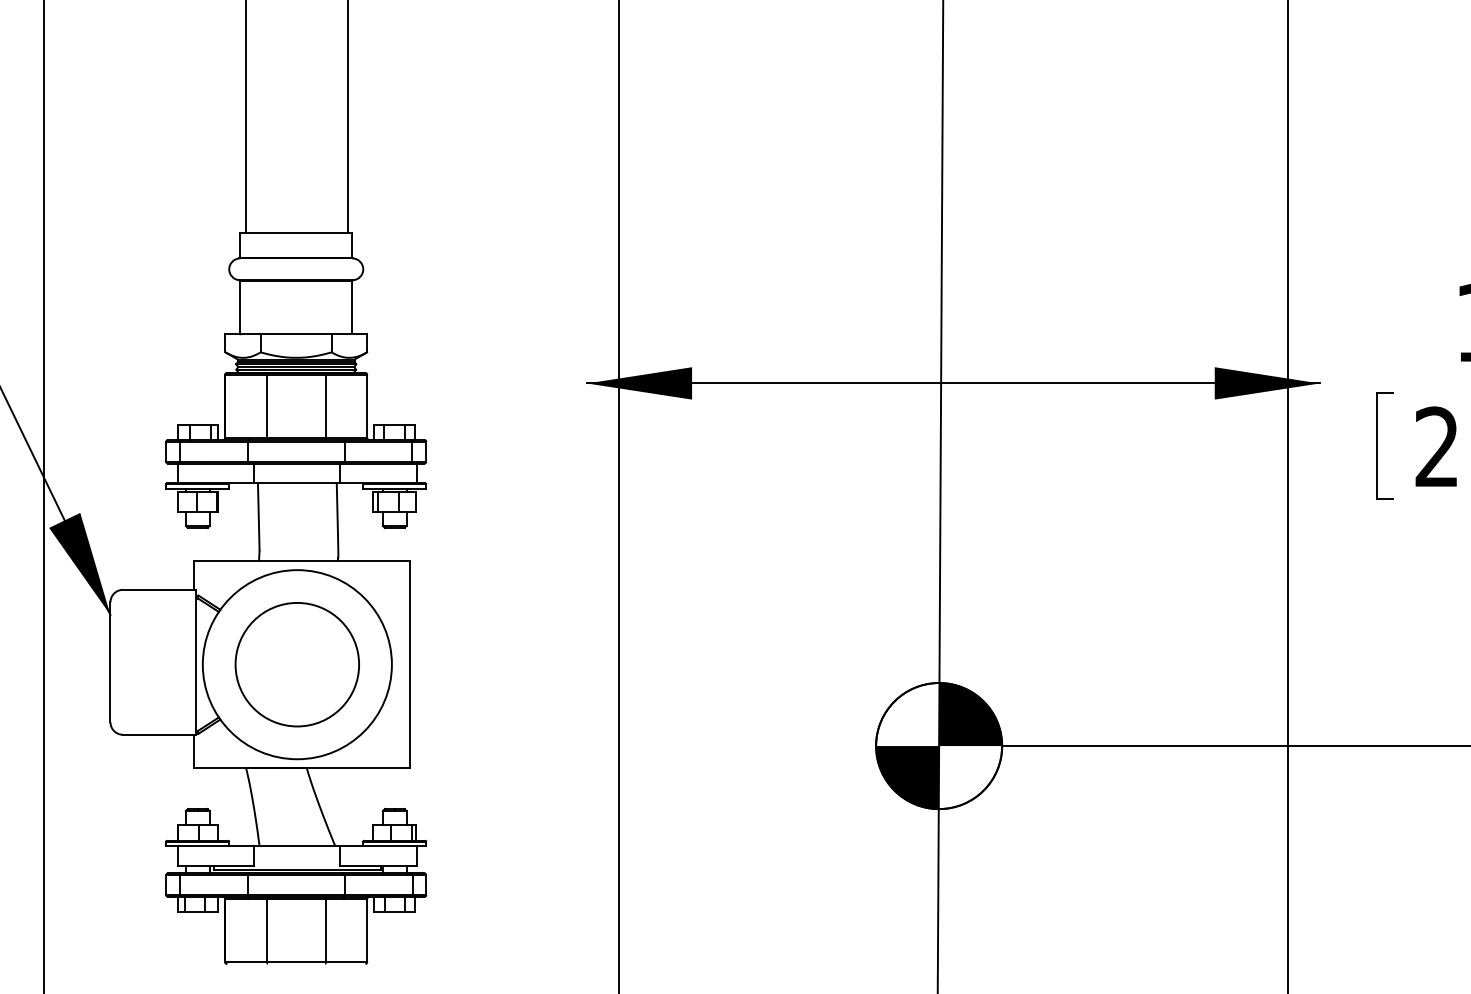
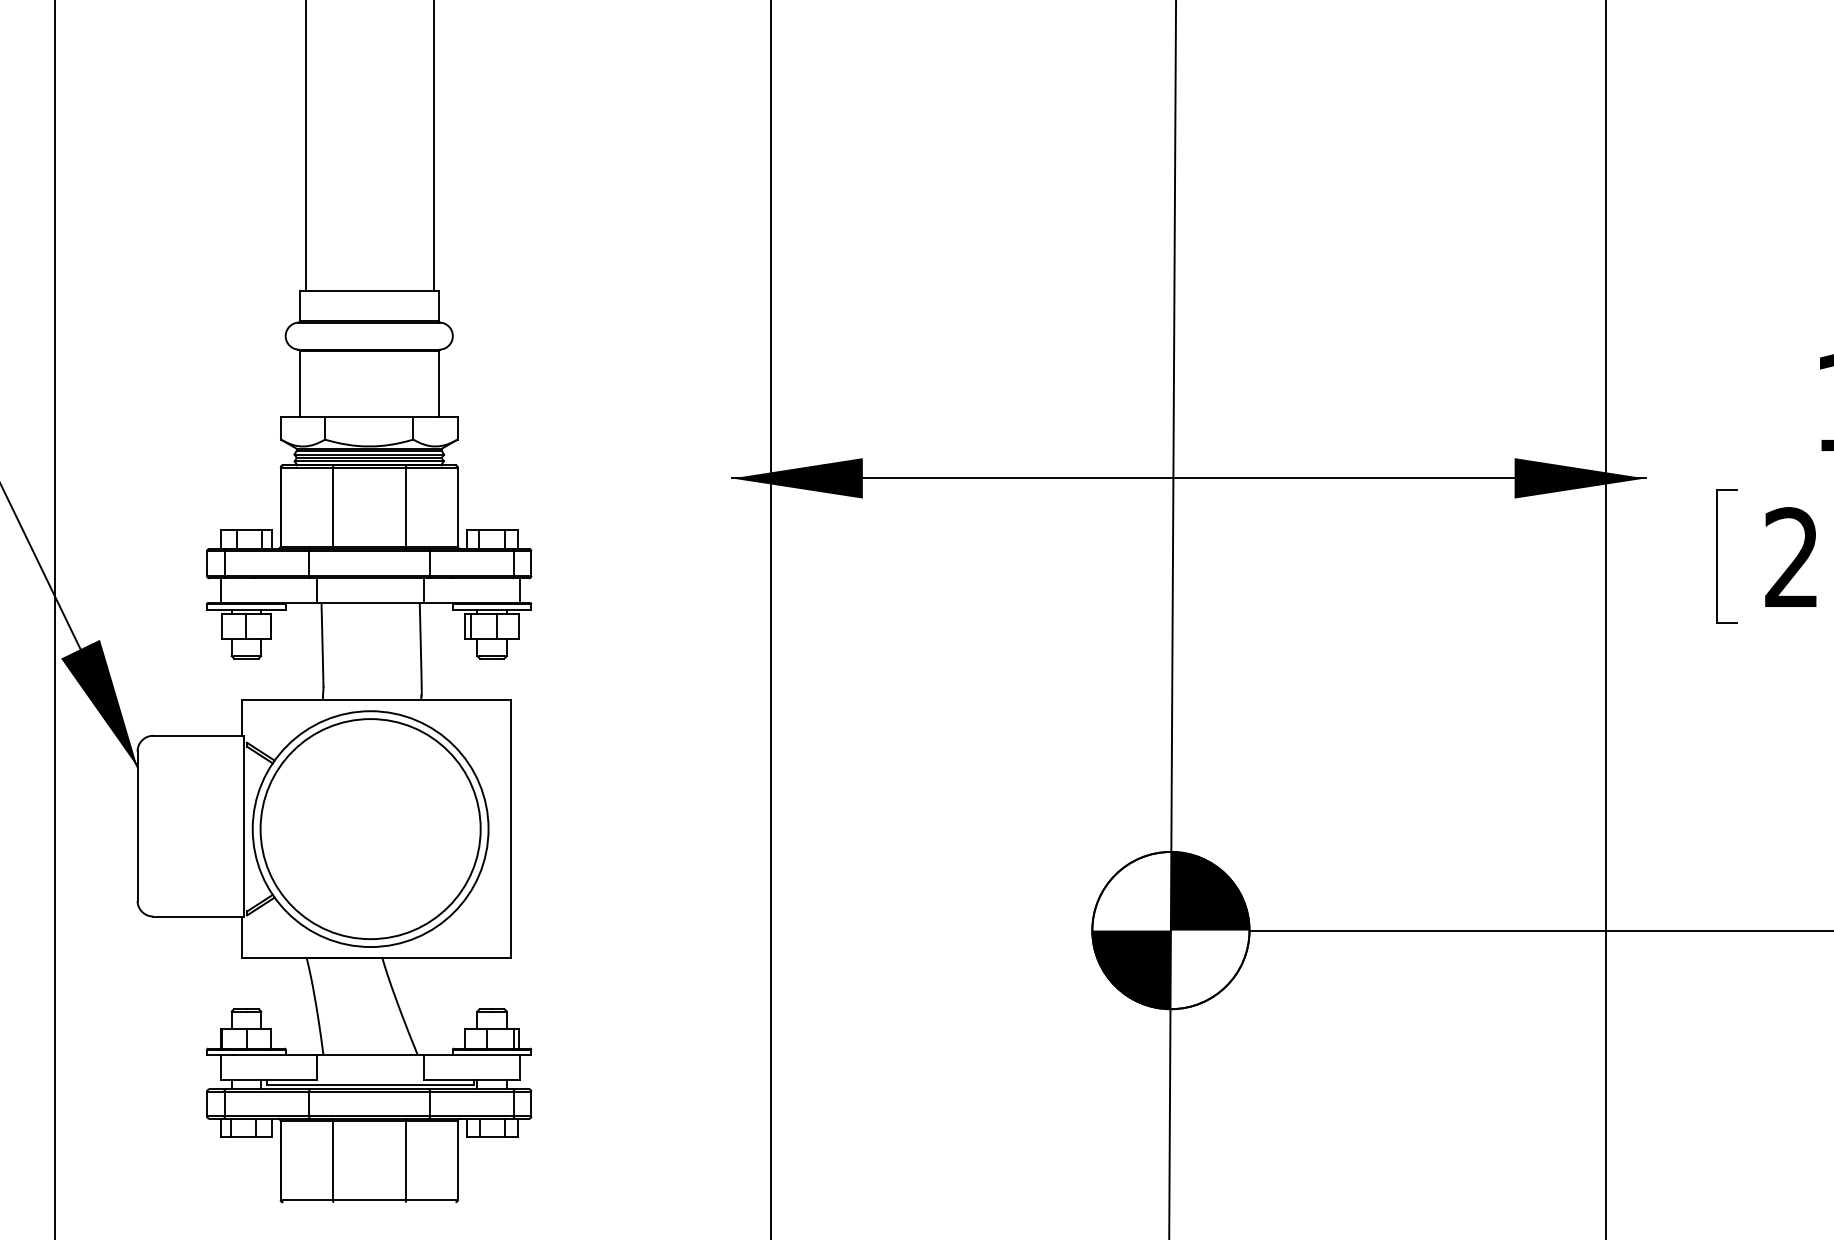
circle: (297, 664) -> (370, 828), size x1.43

